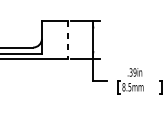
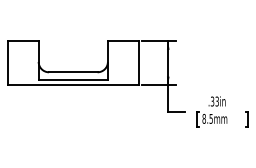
line: (68, 40) -> (138, 63), dashed -> solid
text: (134, 72) -> (216, 101), .39in -> .33in

